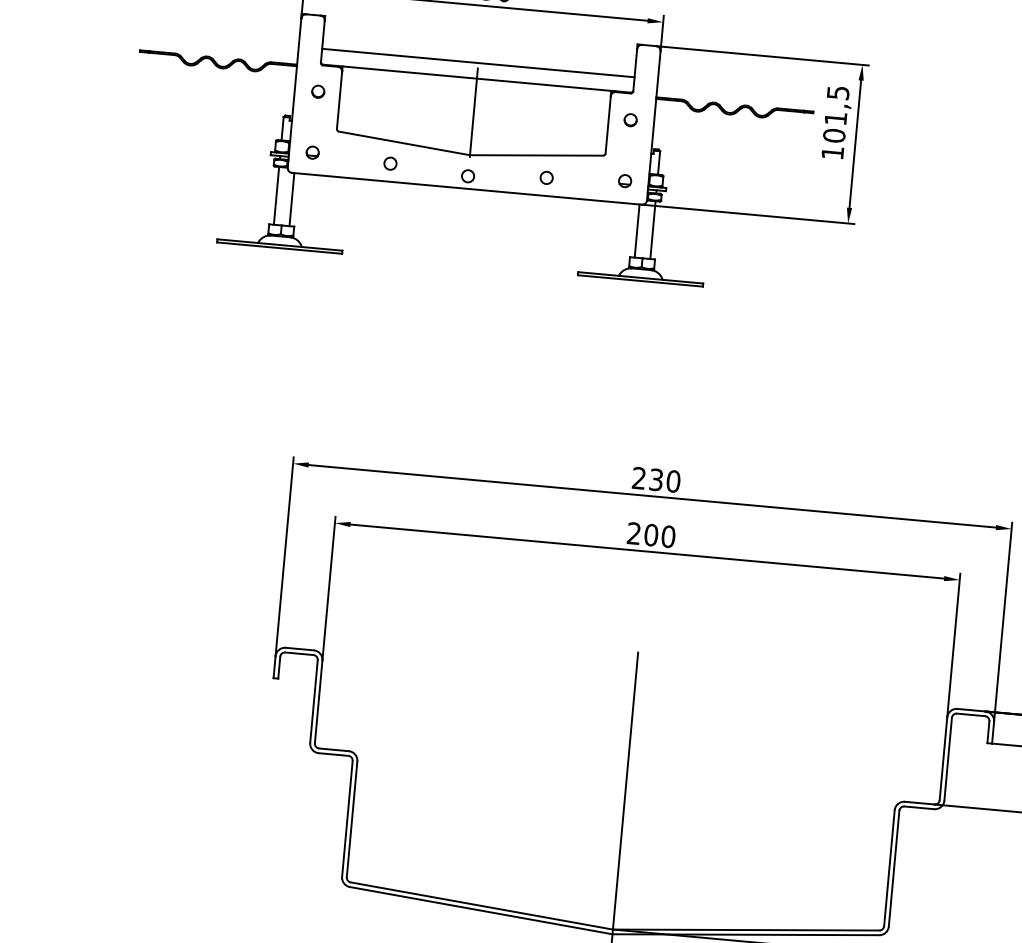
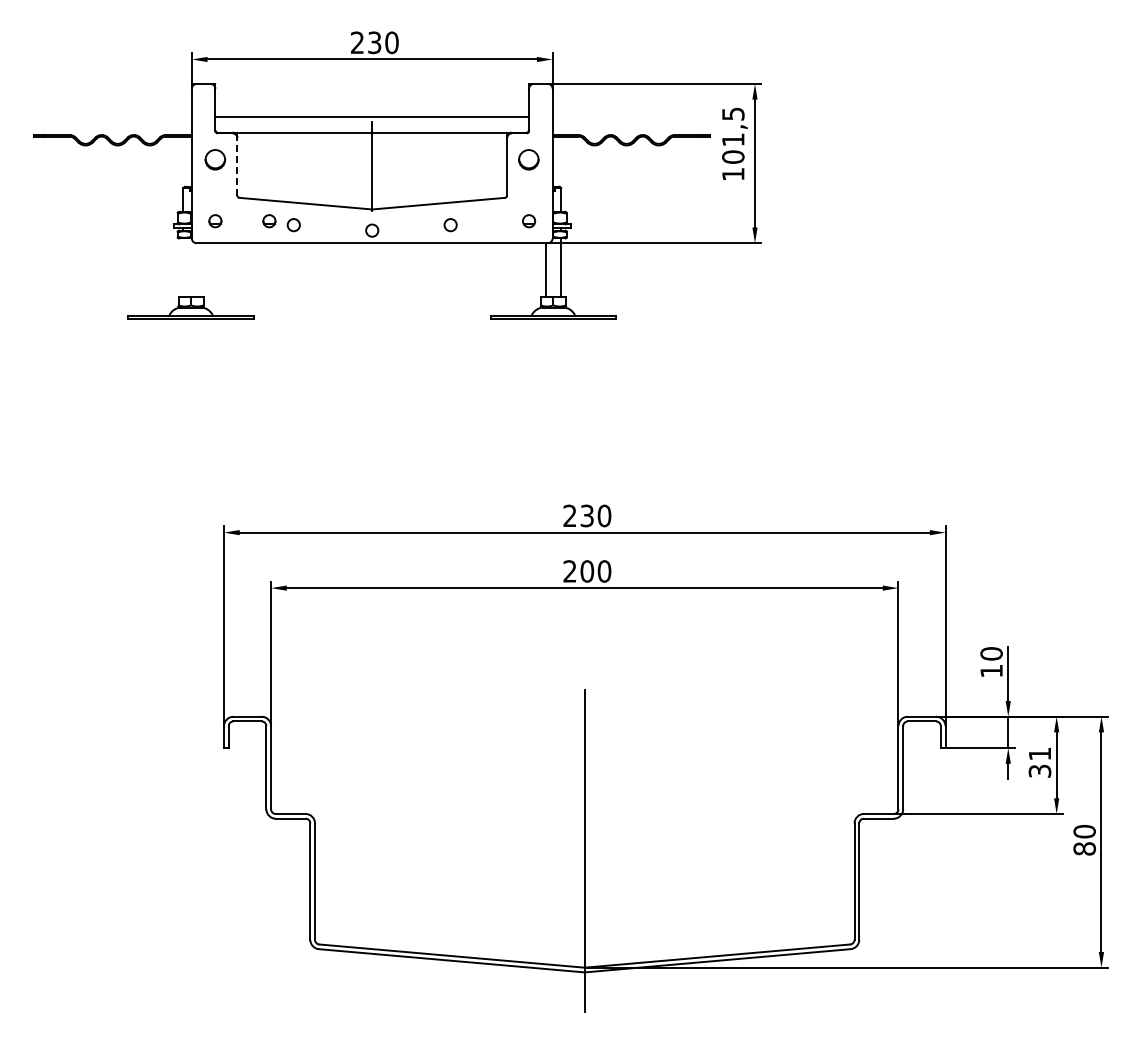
circle: (318, 92) -> (215, 160), size x1.6
line: (339, 100) -> (237, 166), solid -> dashed
circle: (631, 120) -> (529, 160), size x1.6
part: (366, 157) -> (269, 221), added
line: (276, 195) -> (183, 267), removed
line: (291, 199) -> (198, 269), removed

